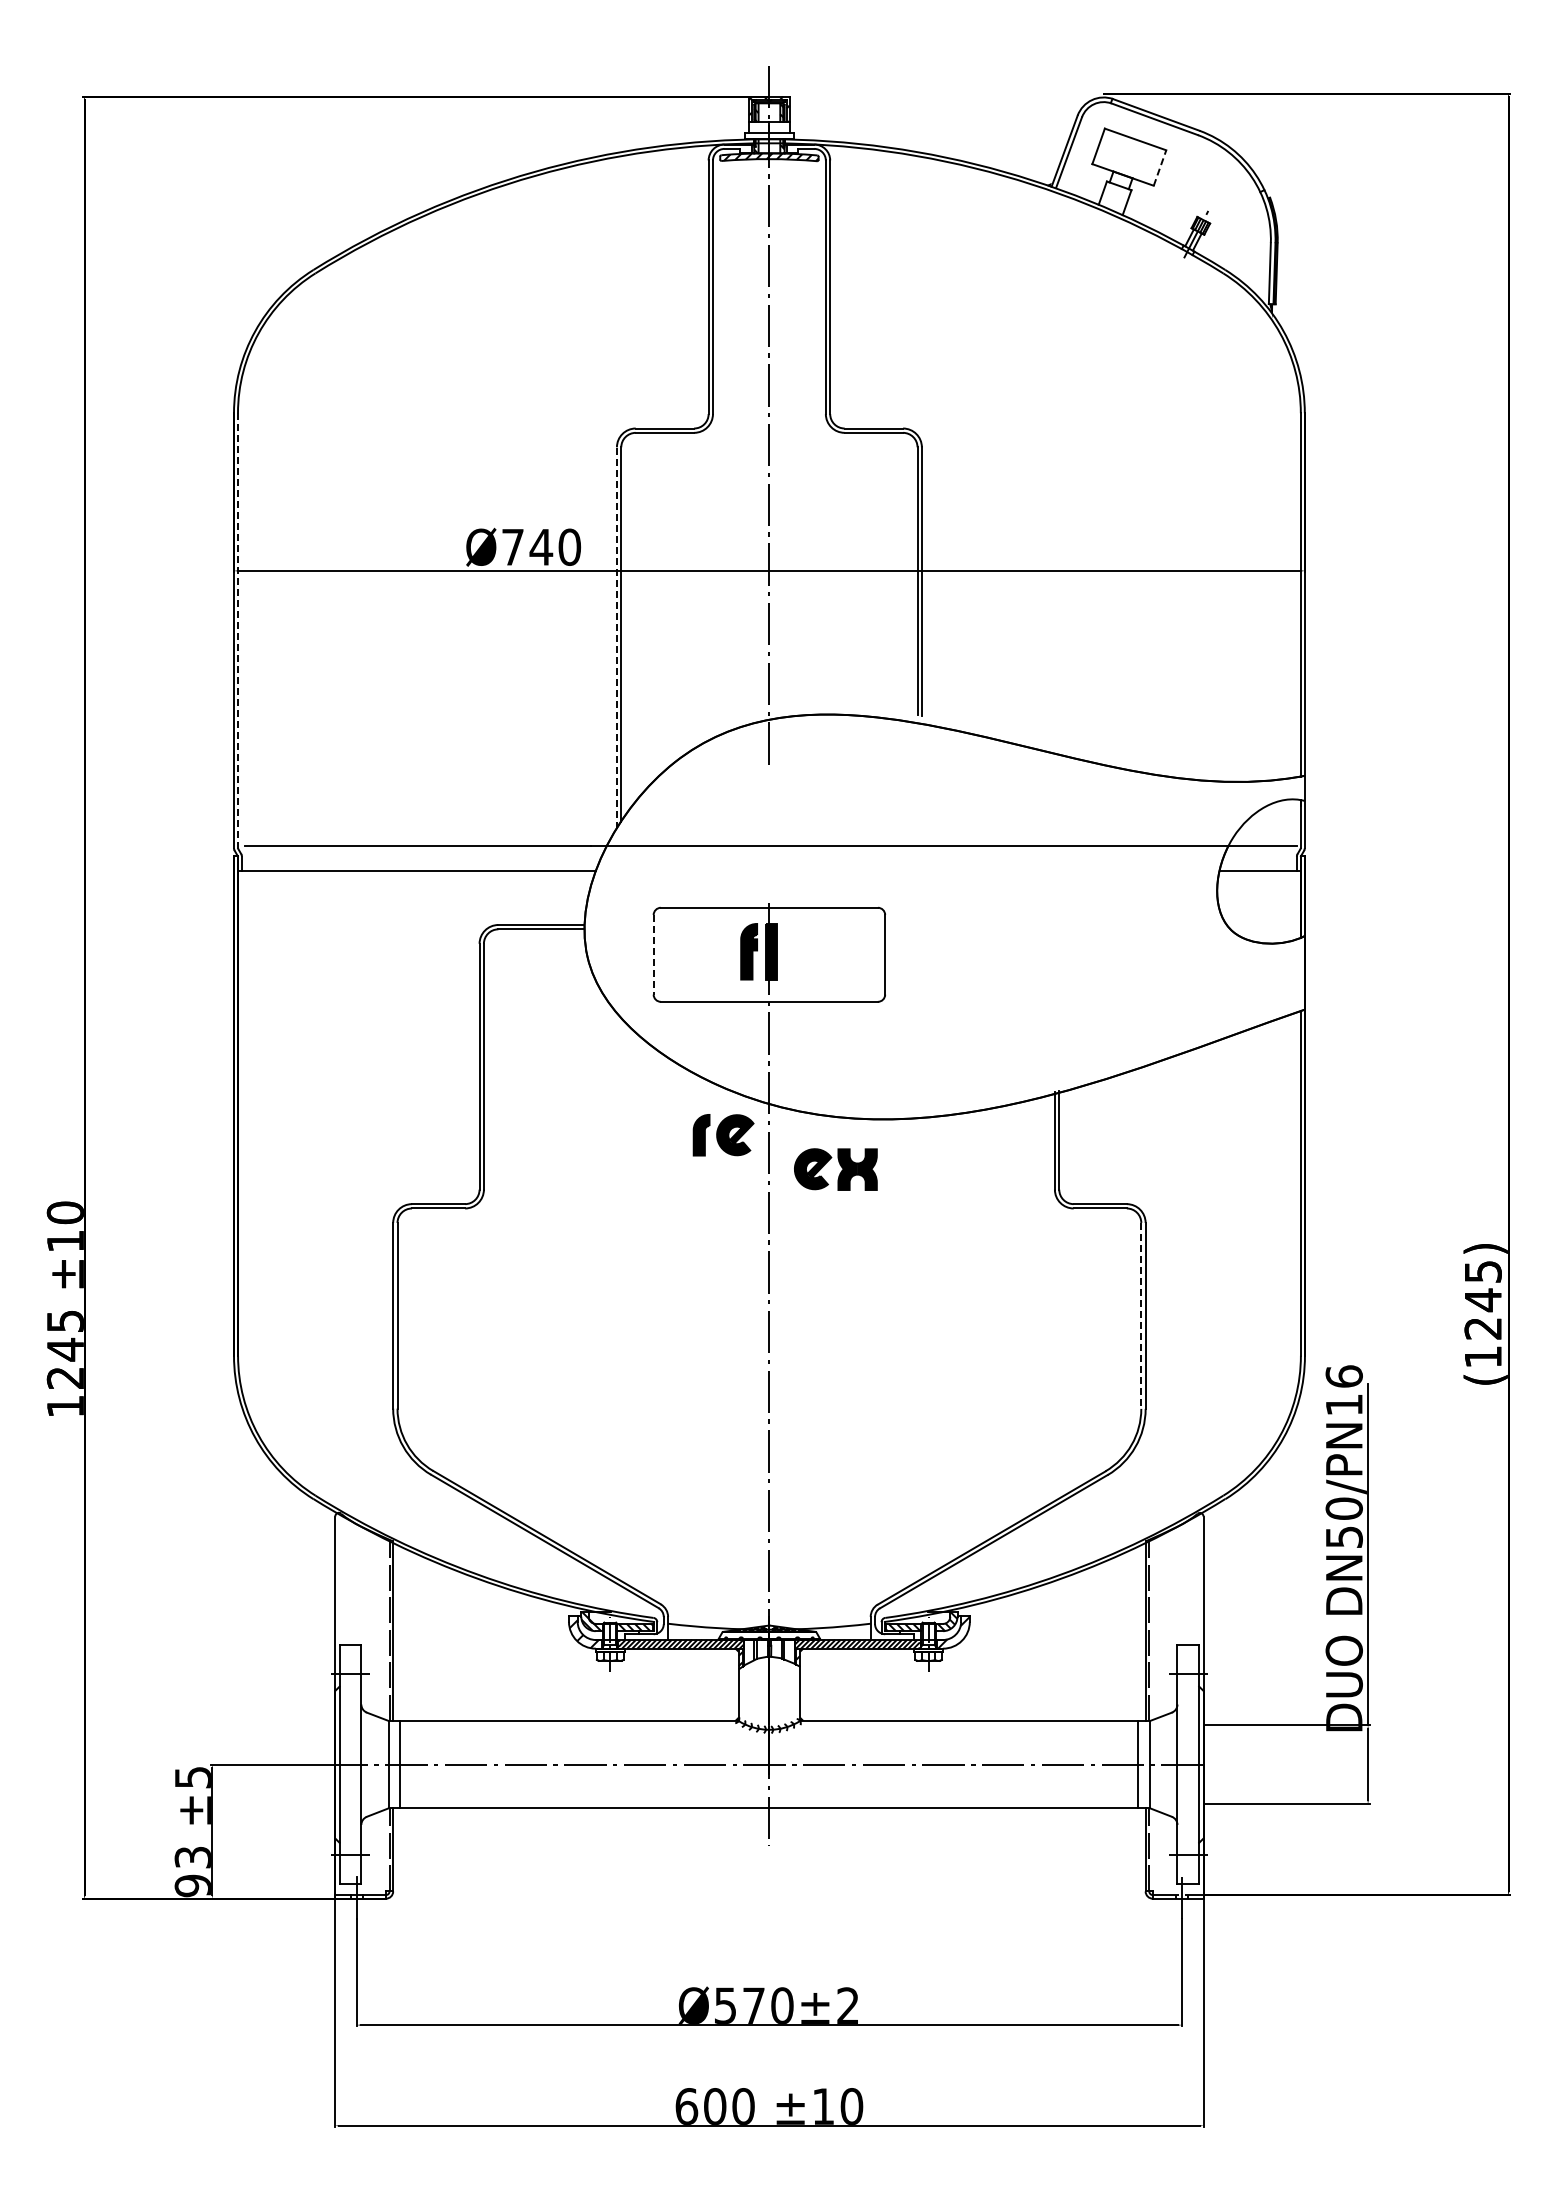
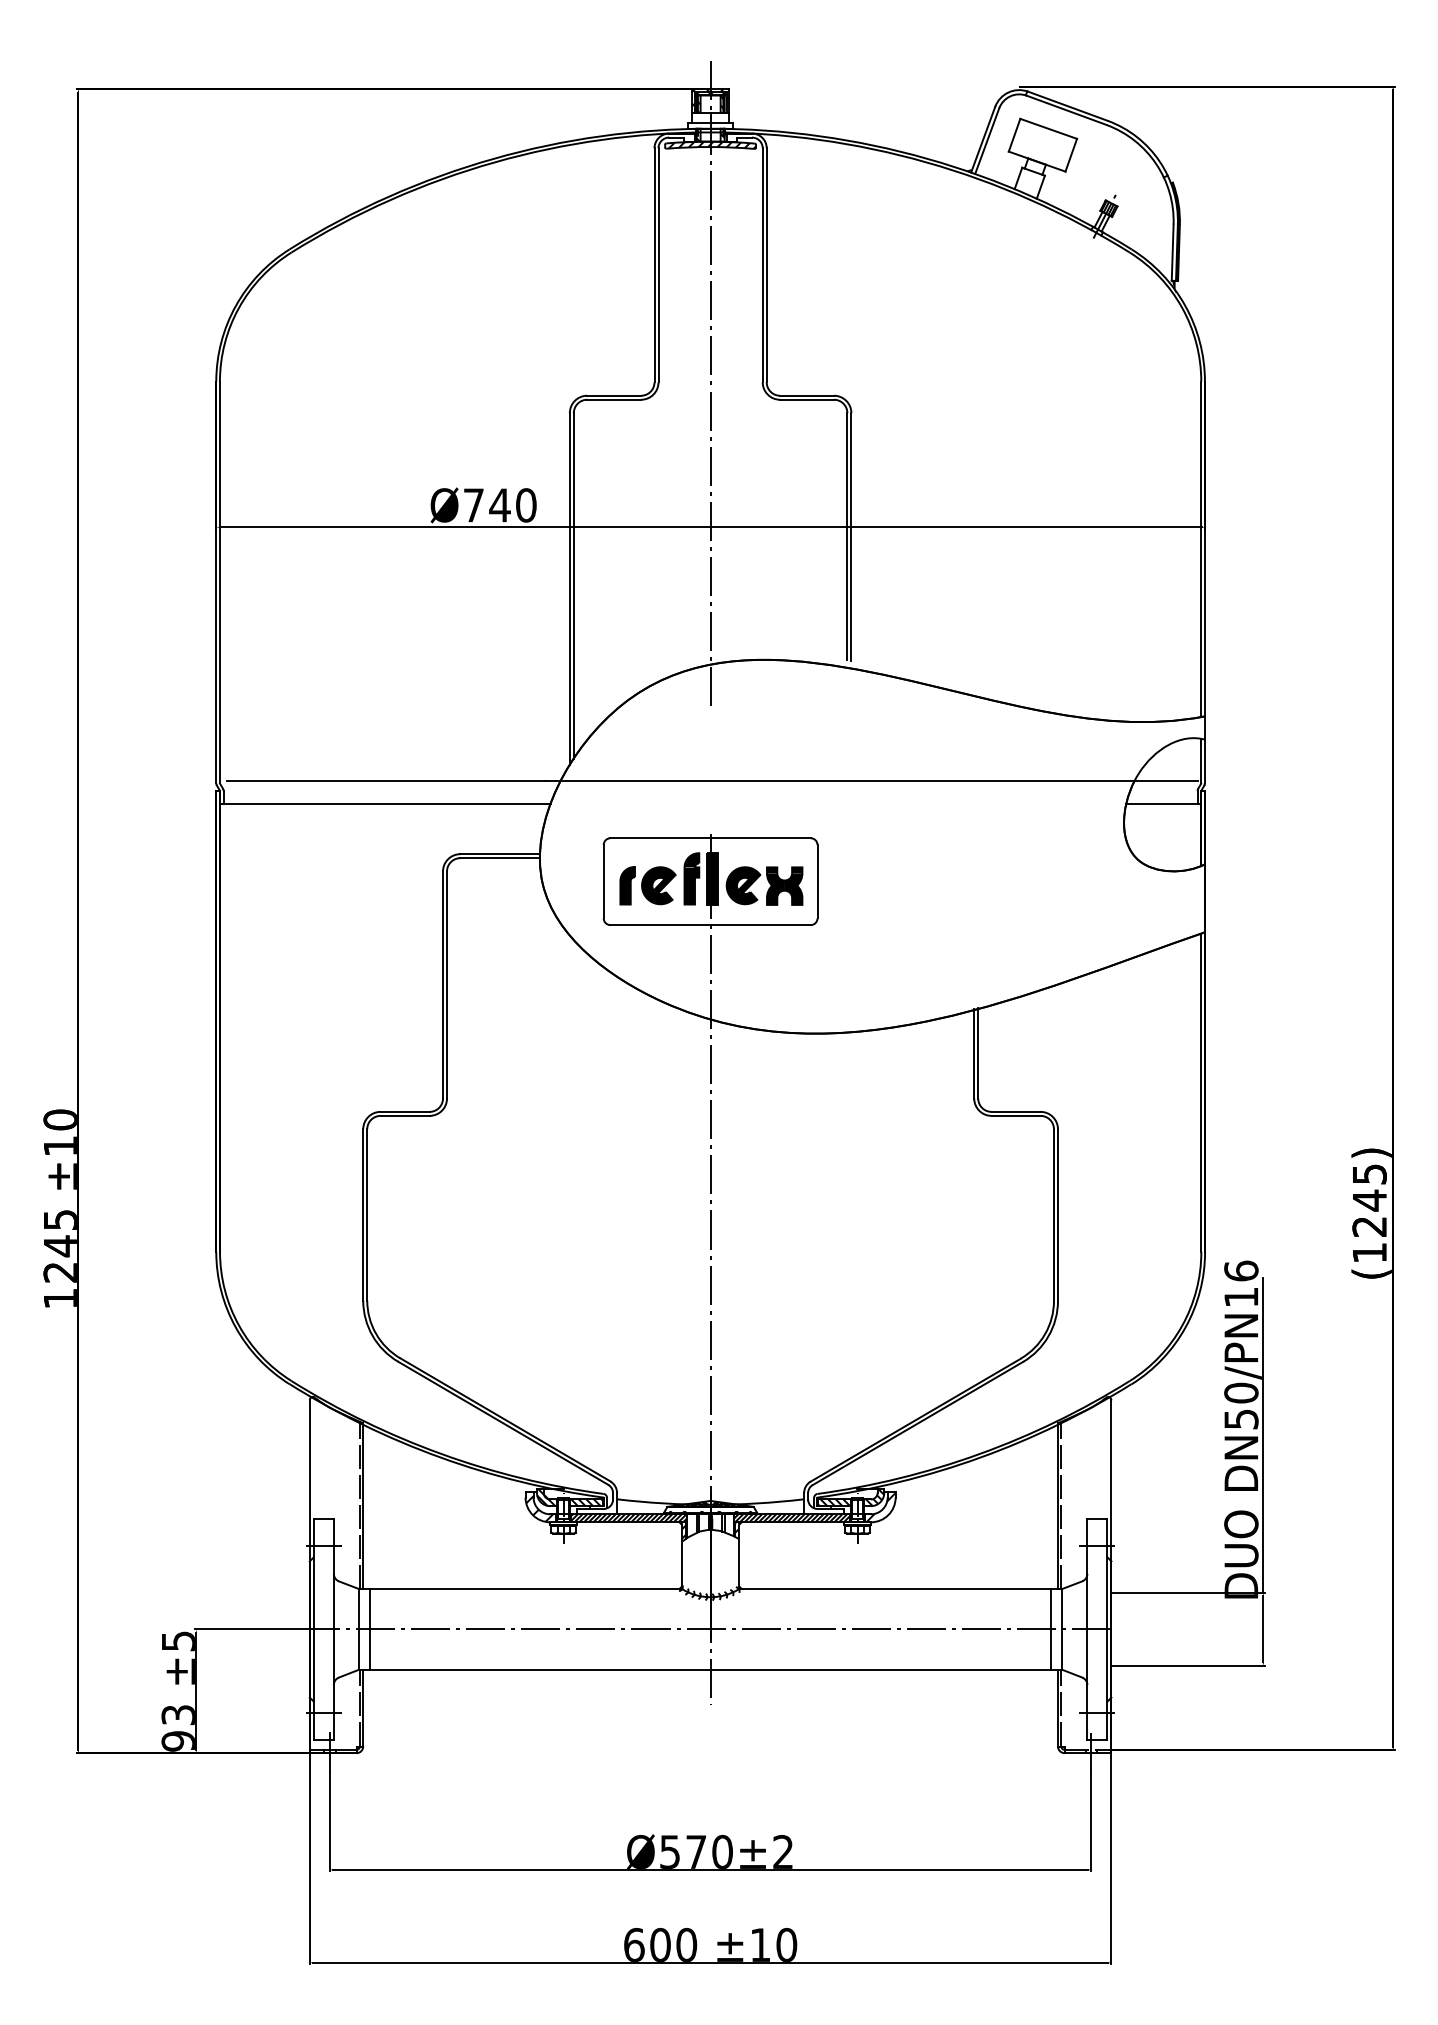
line: (1160, 168) -> (1071, 155), dashed -> solid
line: (238, 631) -> (220, 583), dashed -> solid
line: (616, 638) -> (569, 589), dashed -> solid
line: (653, 954) -> (603, 881), dashed -> solid
part: (723, 1135) -> (647, 886), moved
part: (835, 1169) -> (764, 886), moved
line: (1141, 1315) -> (1054, 1214), dashed -> solid

